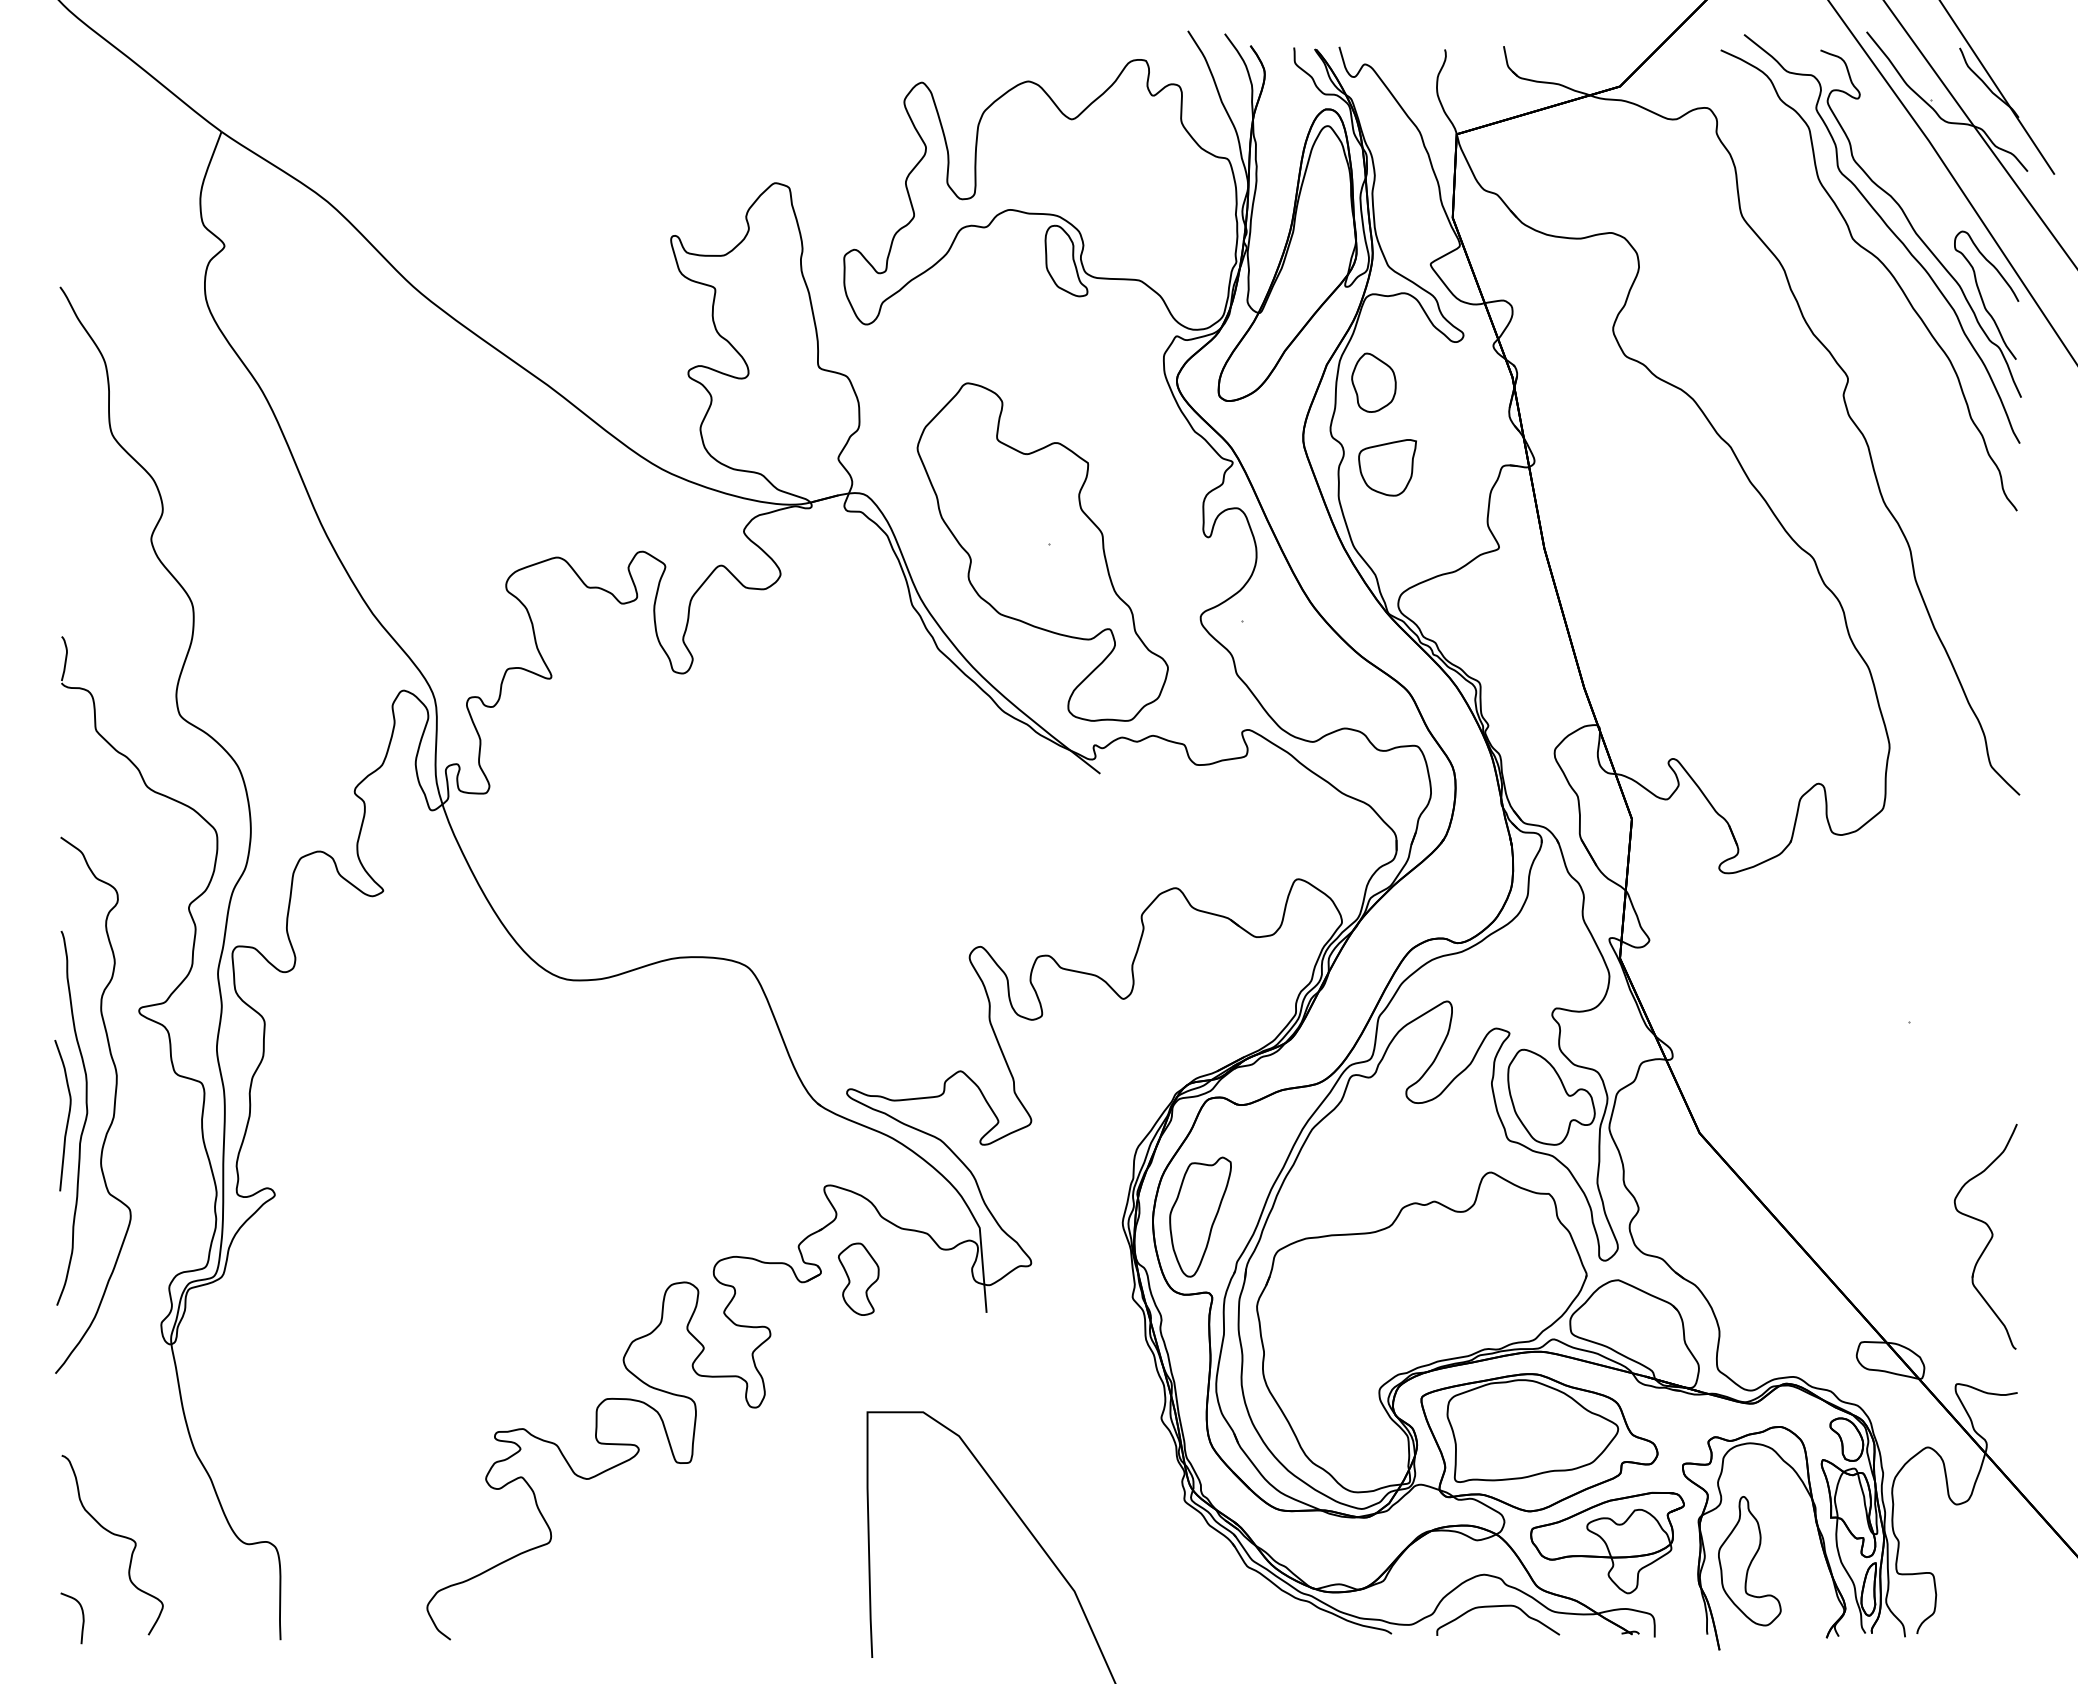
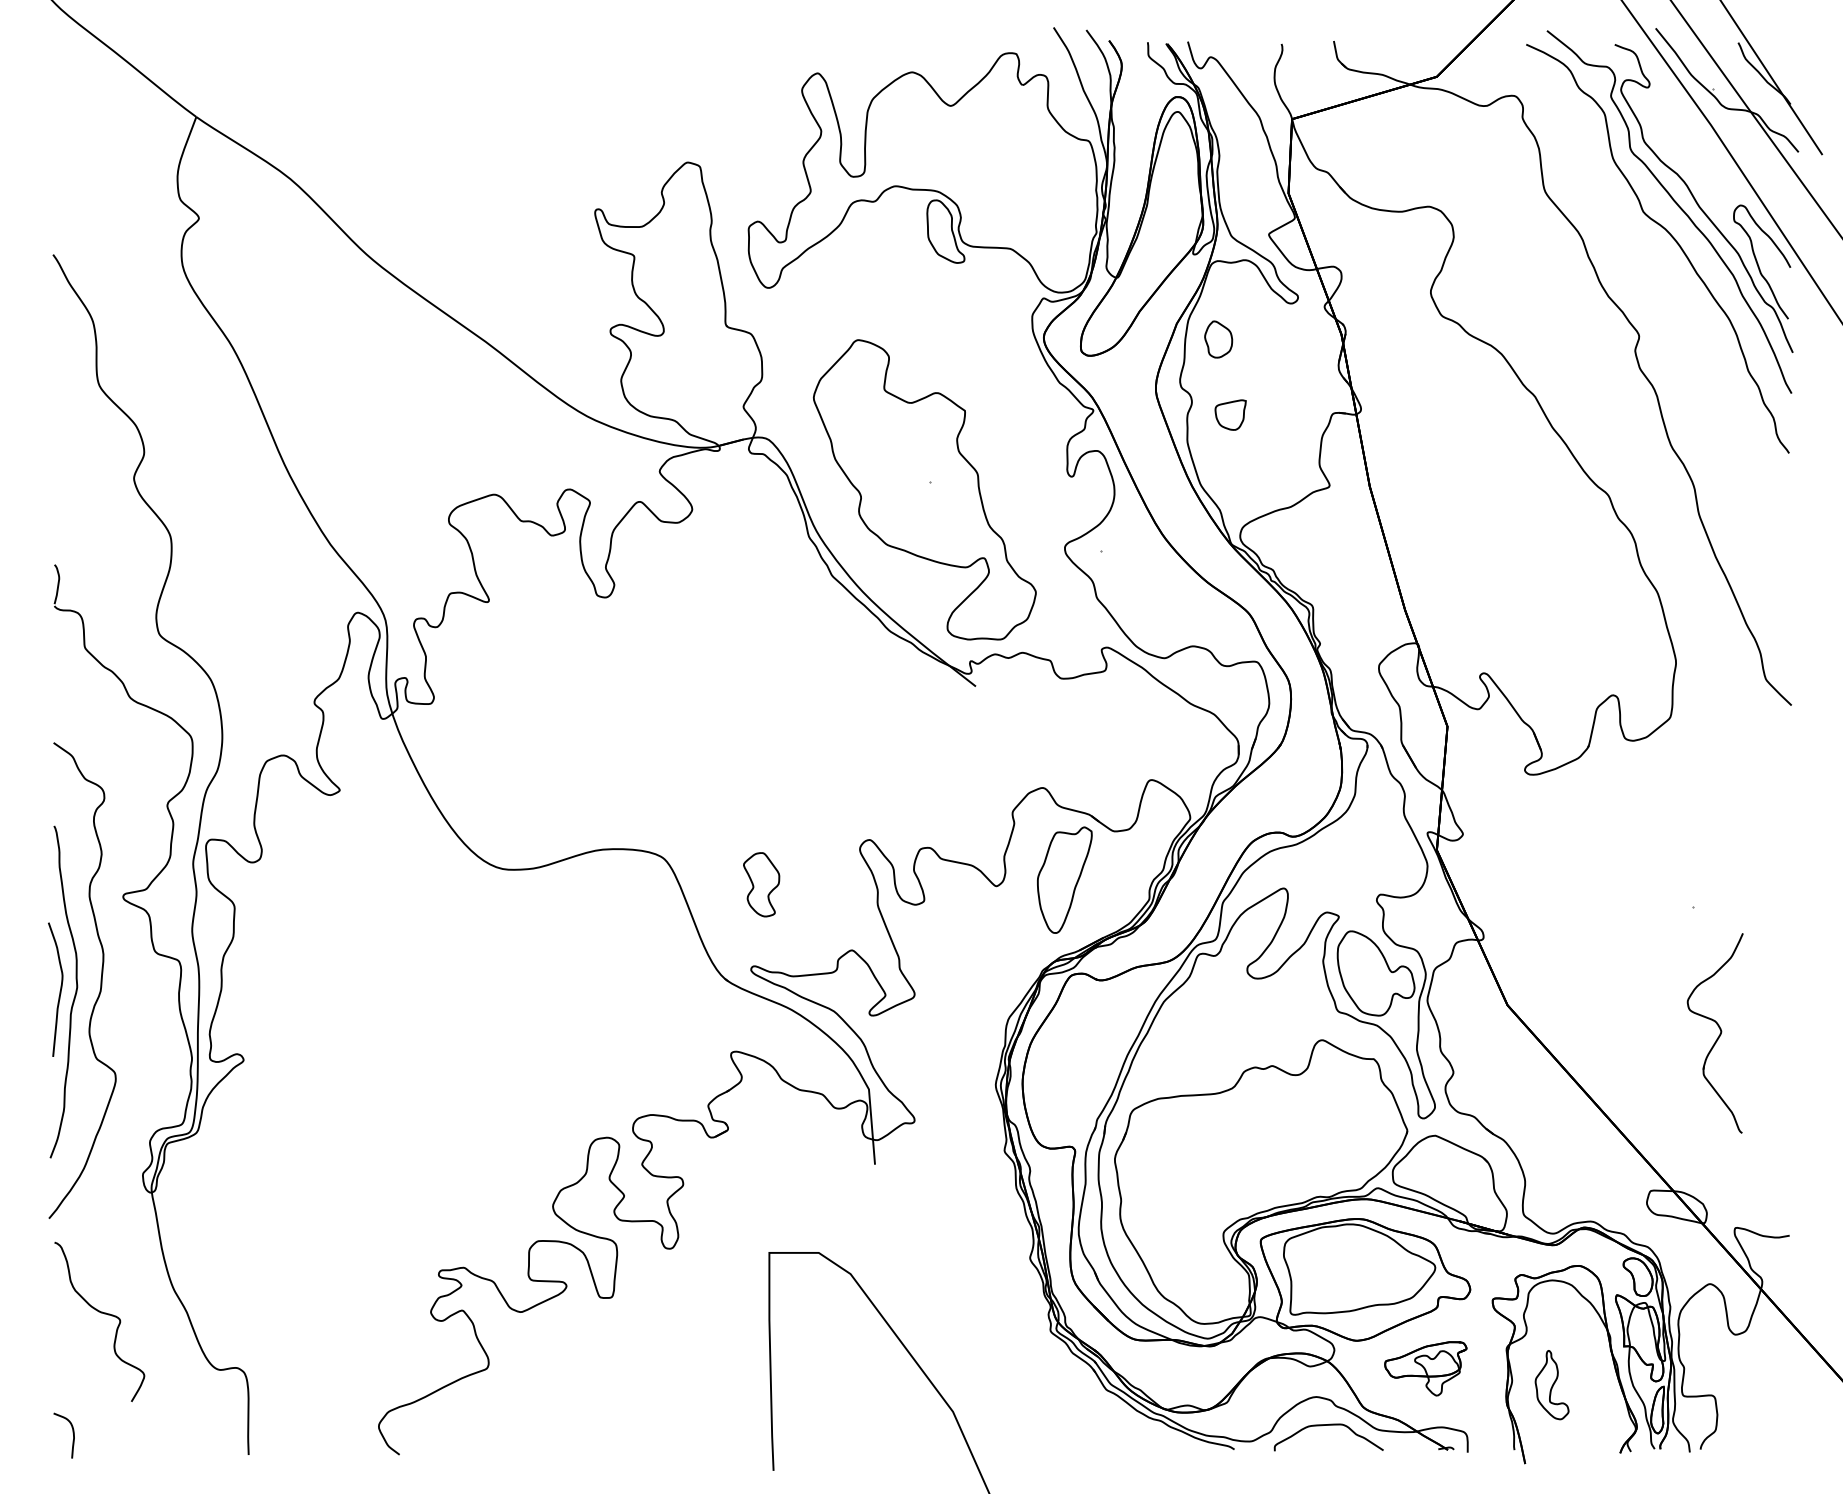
part: (1373, 382) -> (1218, 339), size x0.7
part: (1387, 467) -> (1230, 414), size x0.6
part: (1200, 1216) -> (1064, 879), moved
part: (1985, 1236) -> (1715, 1033), moved
part: (858, 1278) -> (761, 884), moved
curve: (114, 1535) -> (101, 1313), moved
part: (1607, 1542) -> (1425, 1368), size x0.6
part: (1749, 1561) -> (1551, 1385), size x0.6

